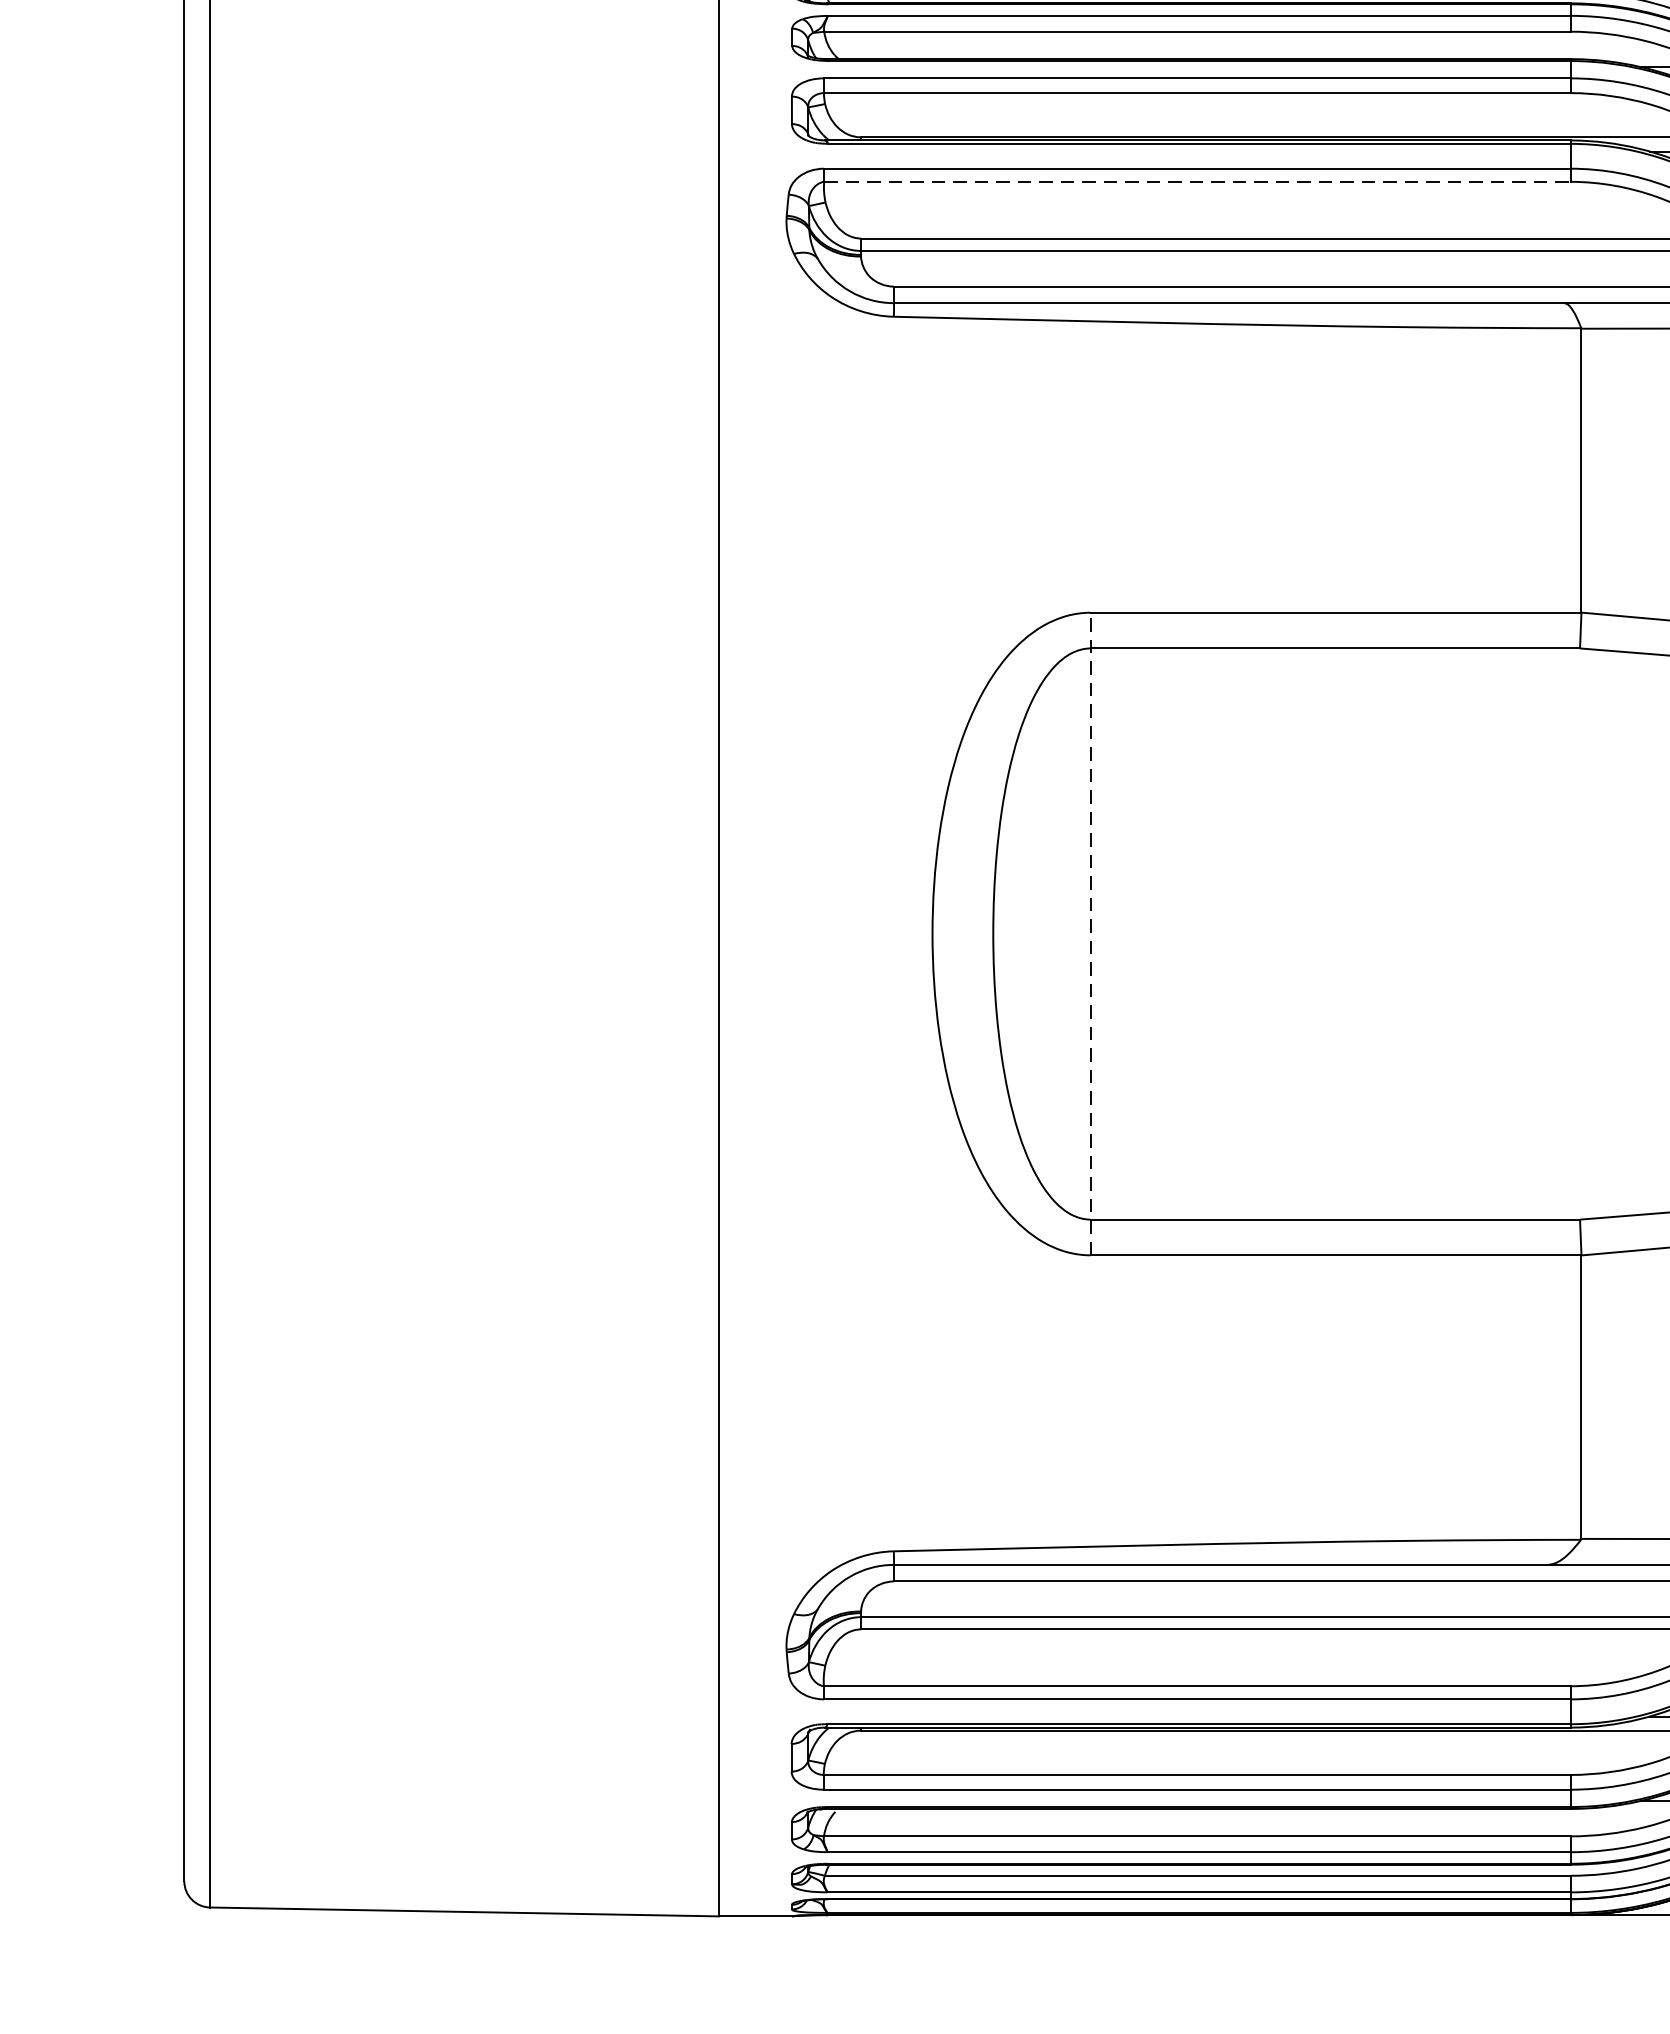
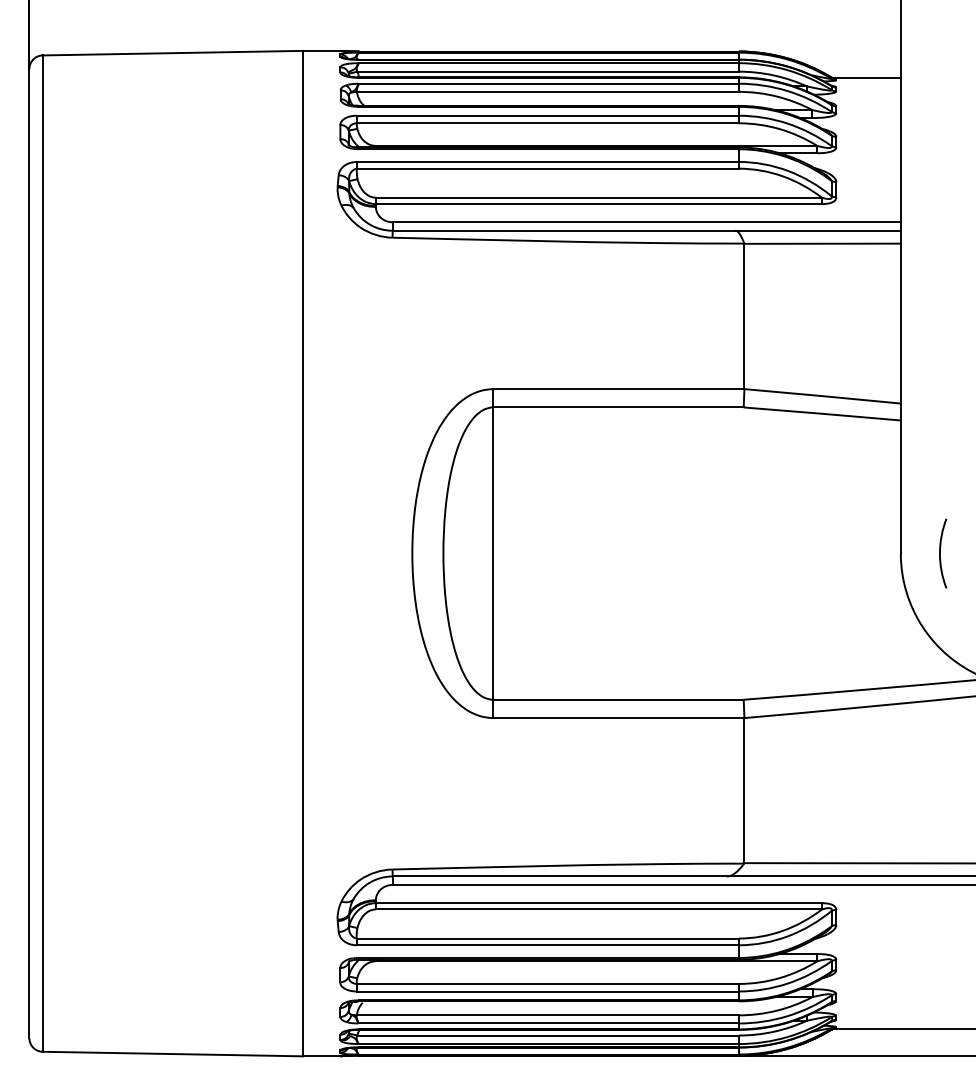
line: (1196, 181) -> (547, 168), dashed -> solid
line: (1091, 933) -> (493, 553), dashed -> solid

